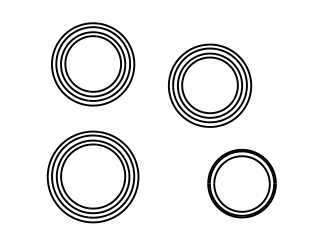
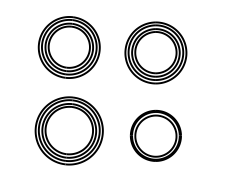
part: (210, 85) -> (156, 52), moved
part: (241, 183) -> (155, 135), moved

